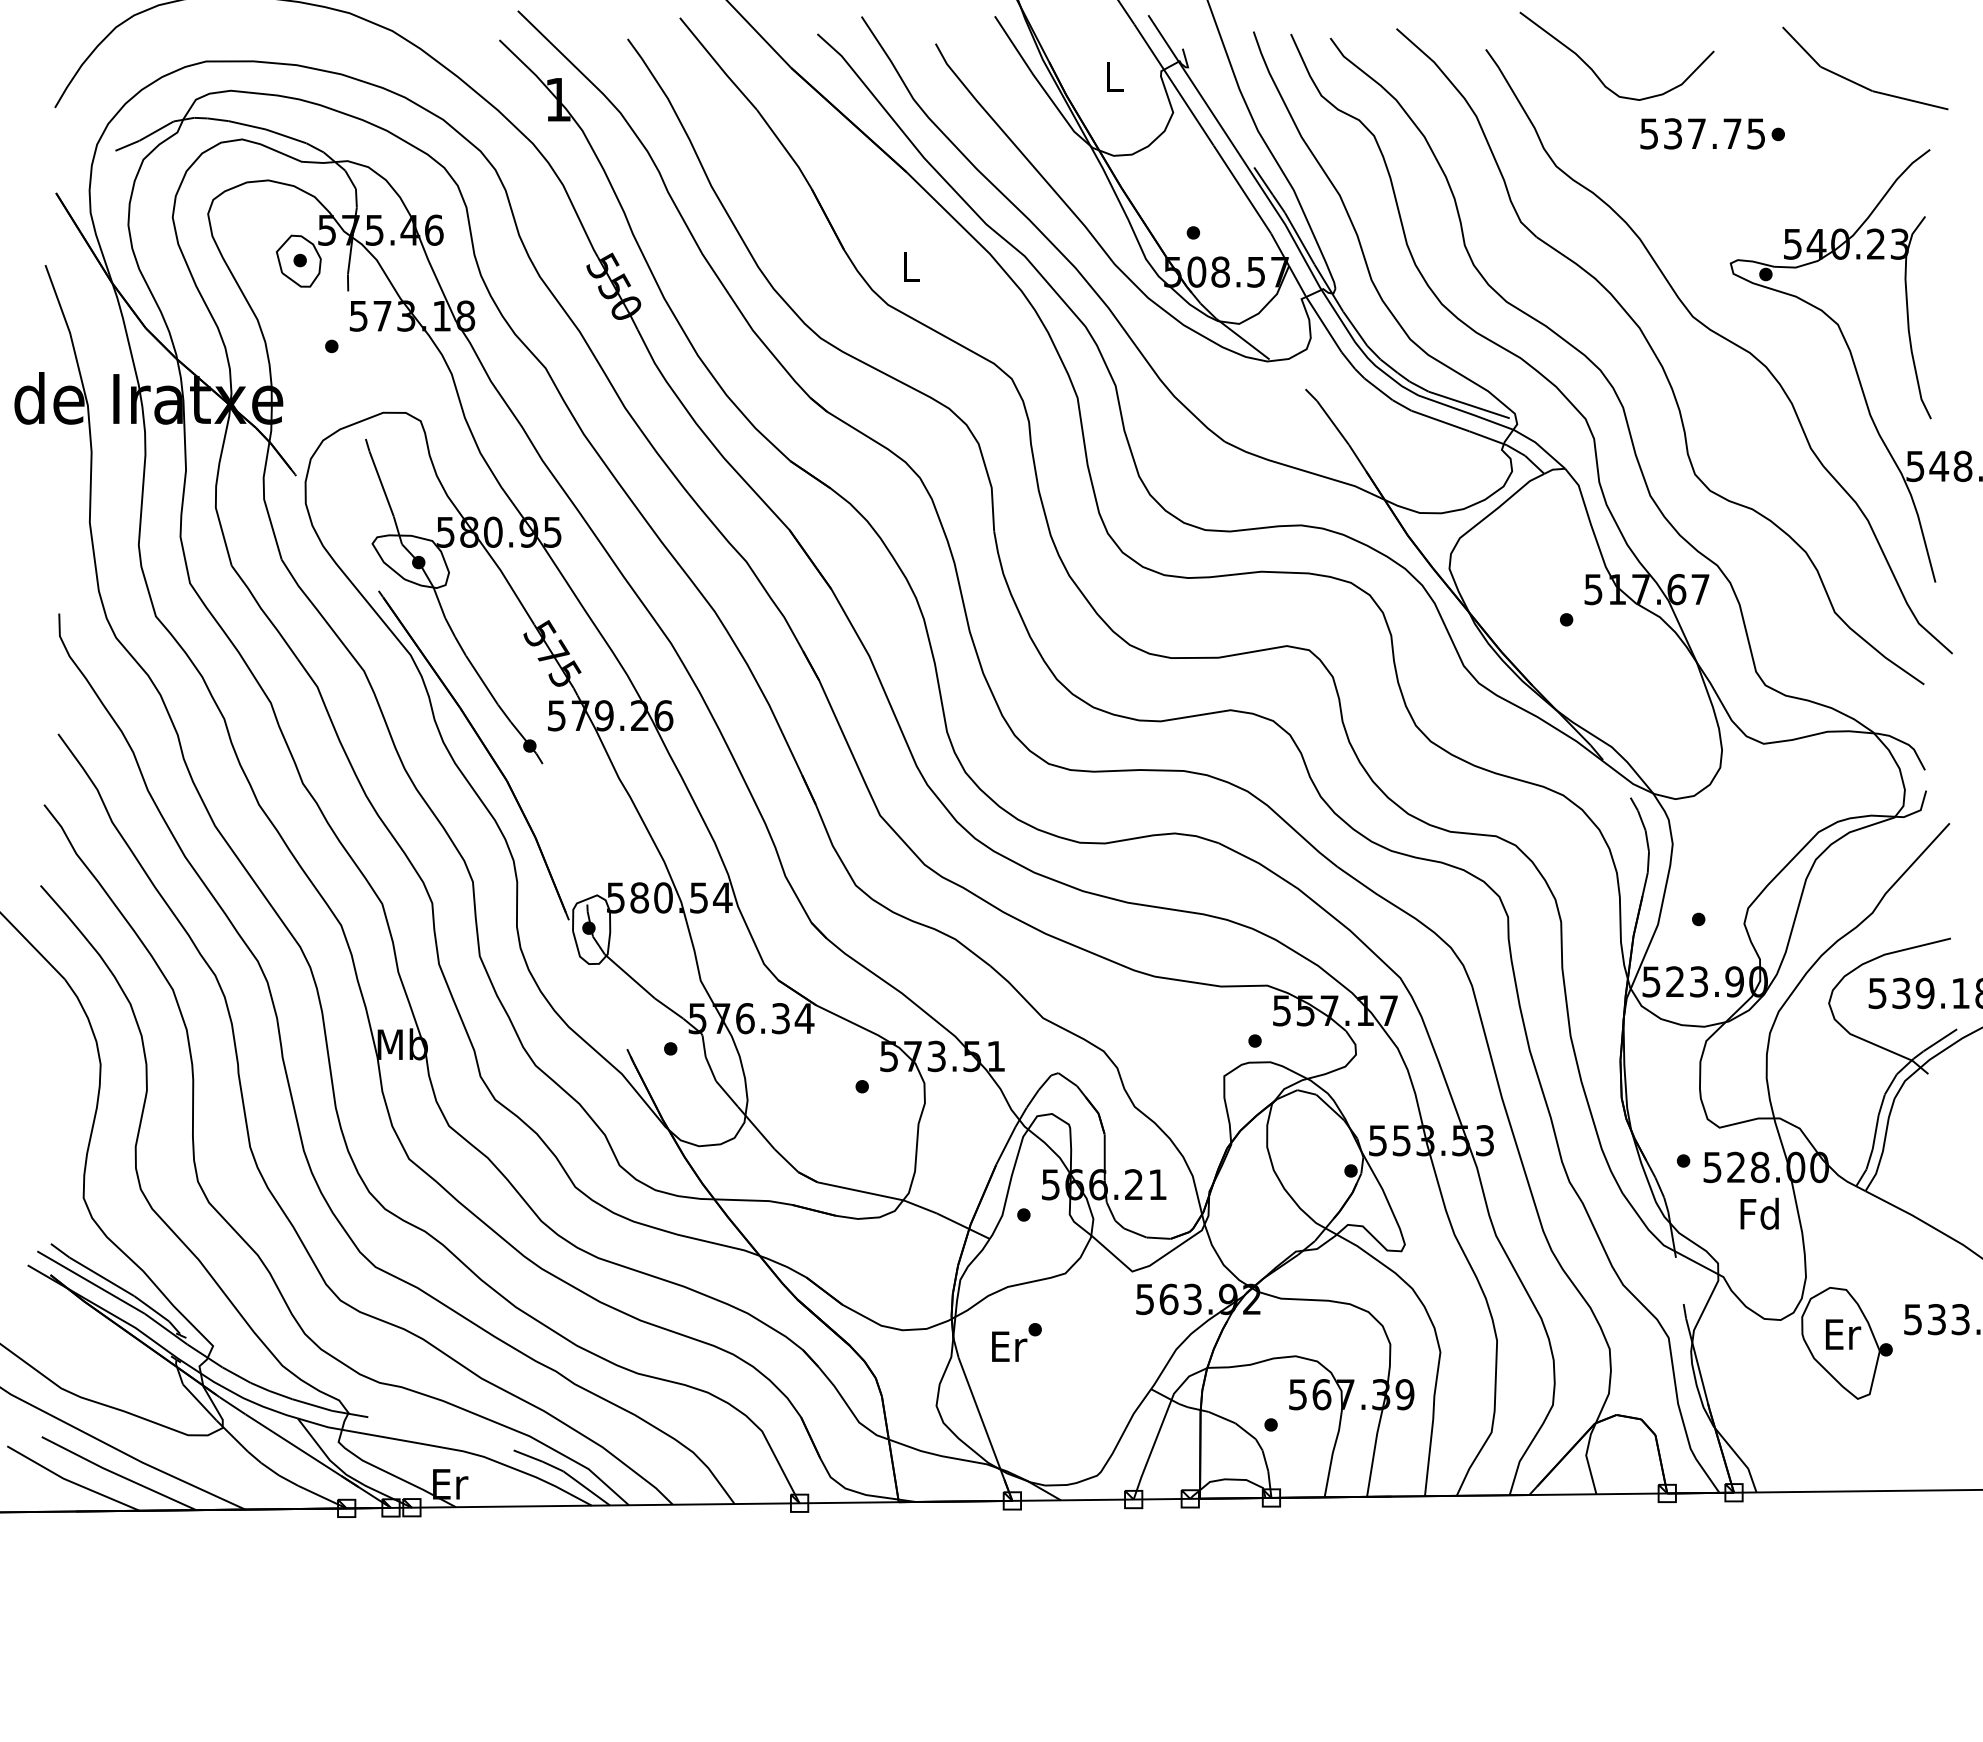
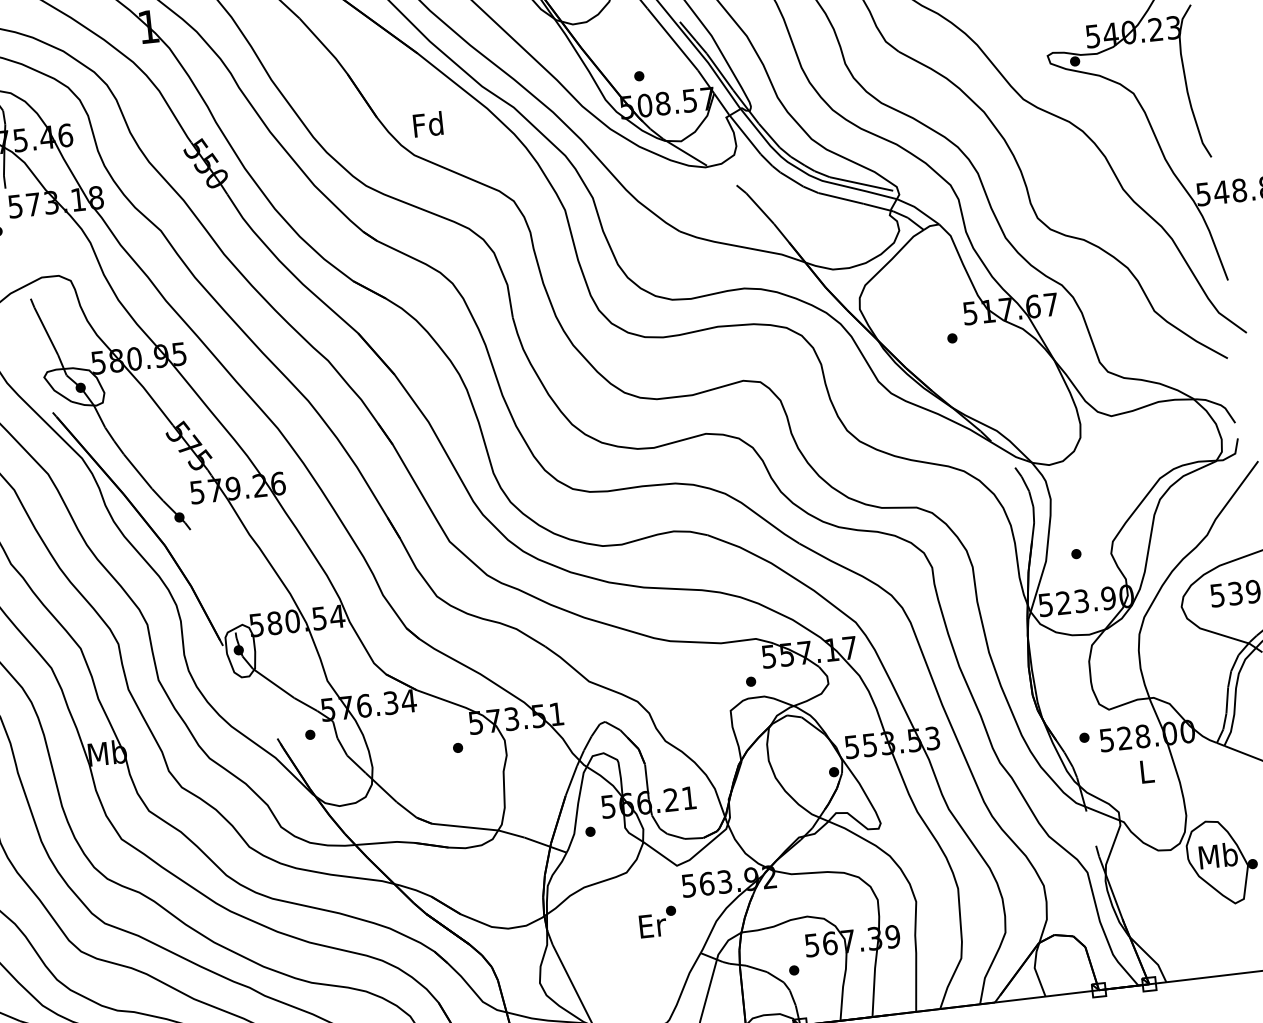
text: (910, 266) -> (428, 124), L -> Fd
text: (1759, 1213) -> (1146, 771), Fd -> L
text: (1842, 1334) -> (1218, 856), Er -> Mb
text: (1016, 1342) -> (657, 922), moved

